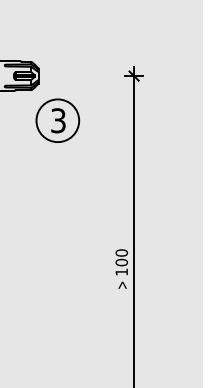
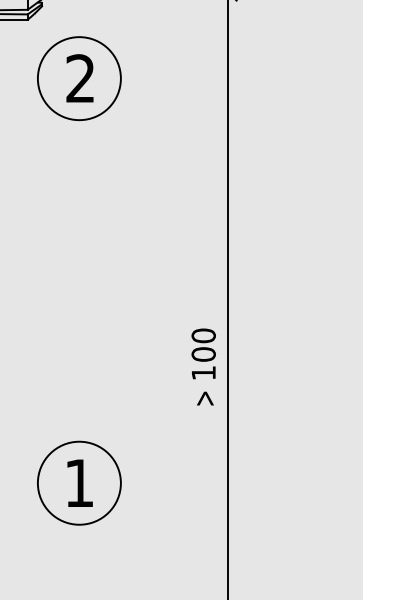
text: (58, 120) -> (80, 78), 3 -> 2
part: (57, 328) -> (78, 482), added

